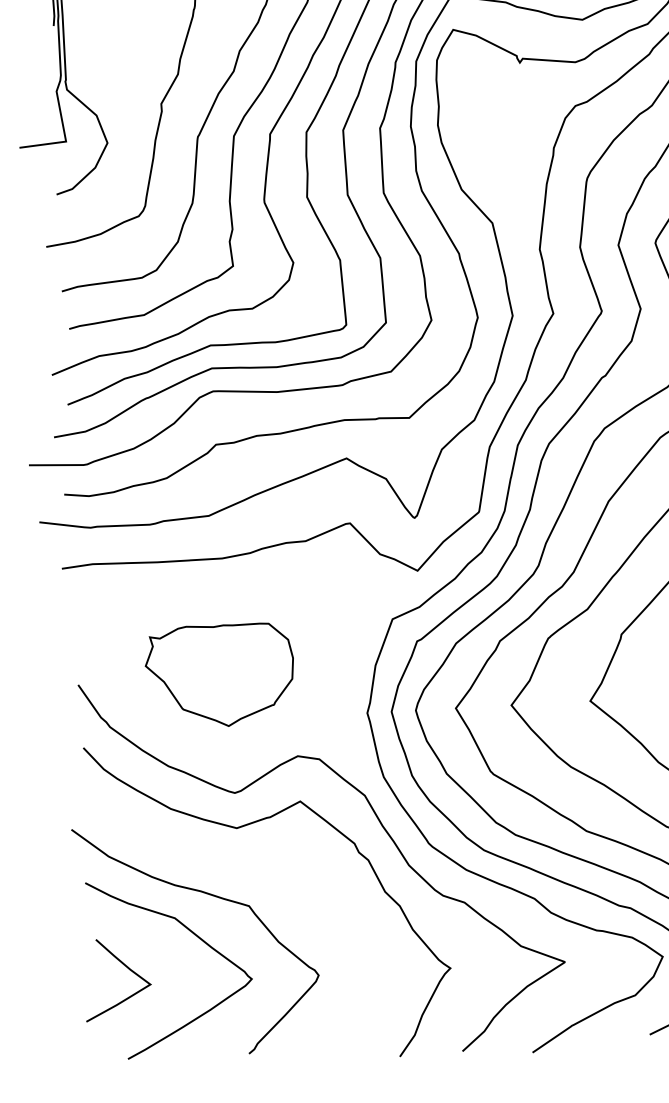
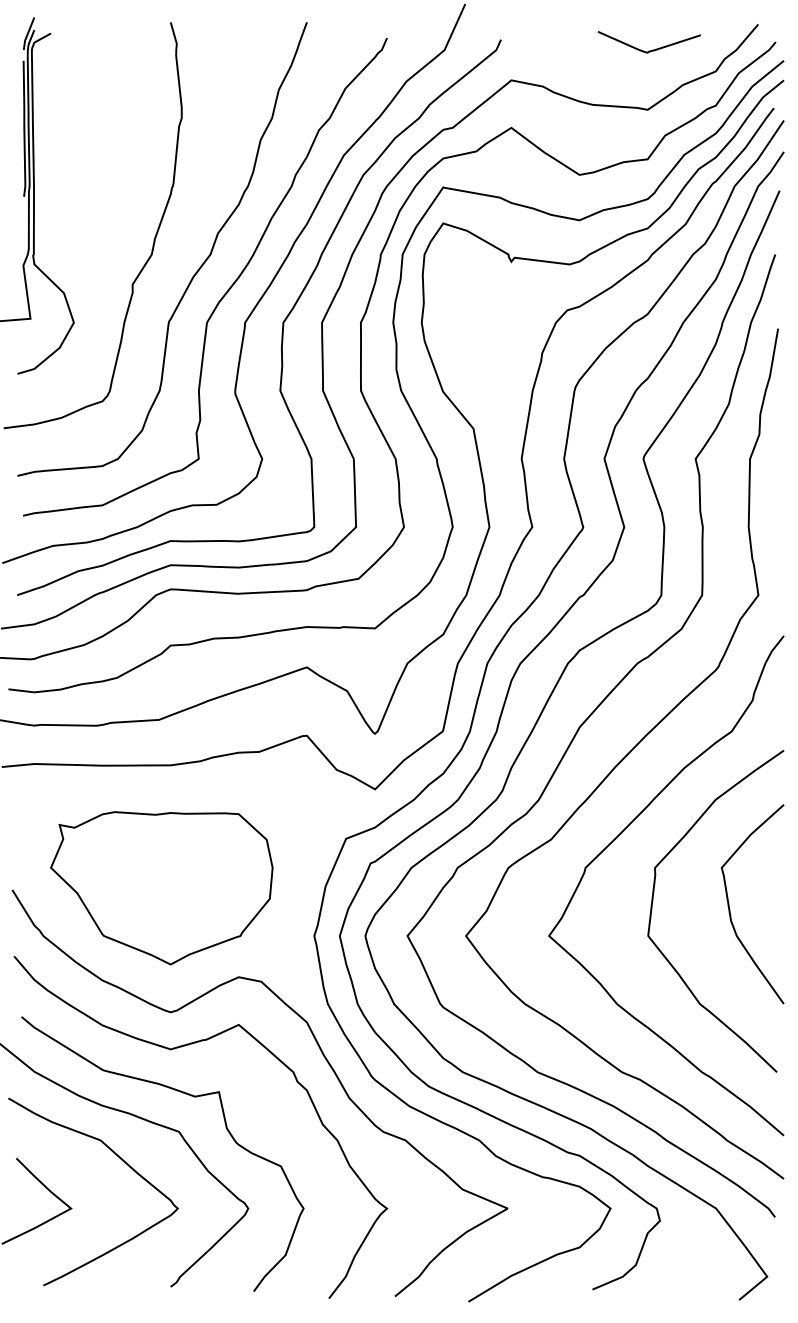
part: (219, 675) -> (161, 888), size x1.43
curve: (250, 869) -> (182, 1093), added

